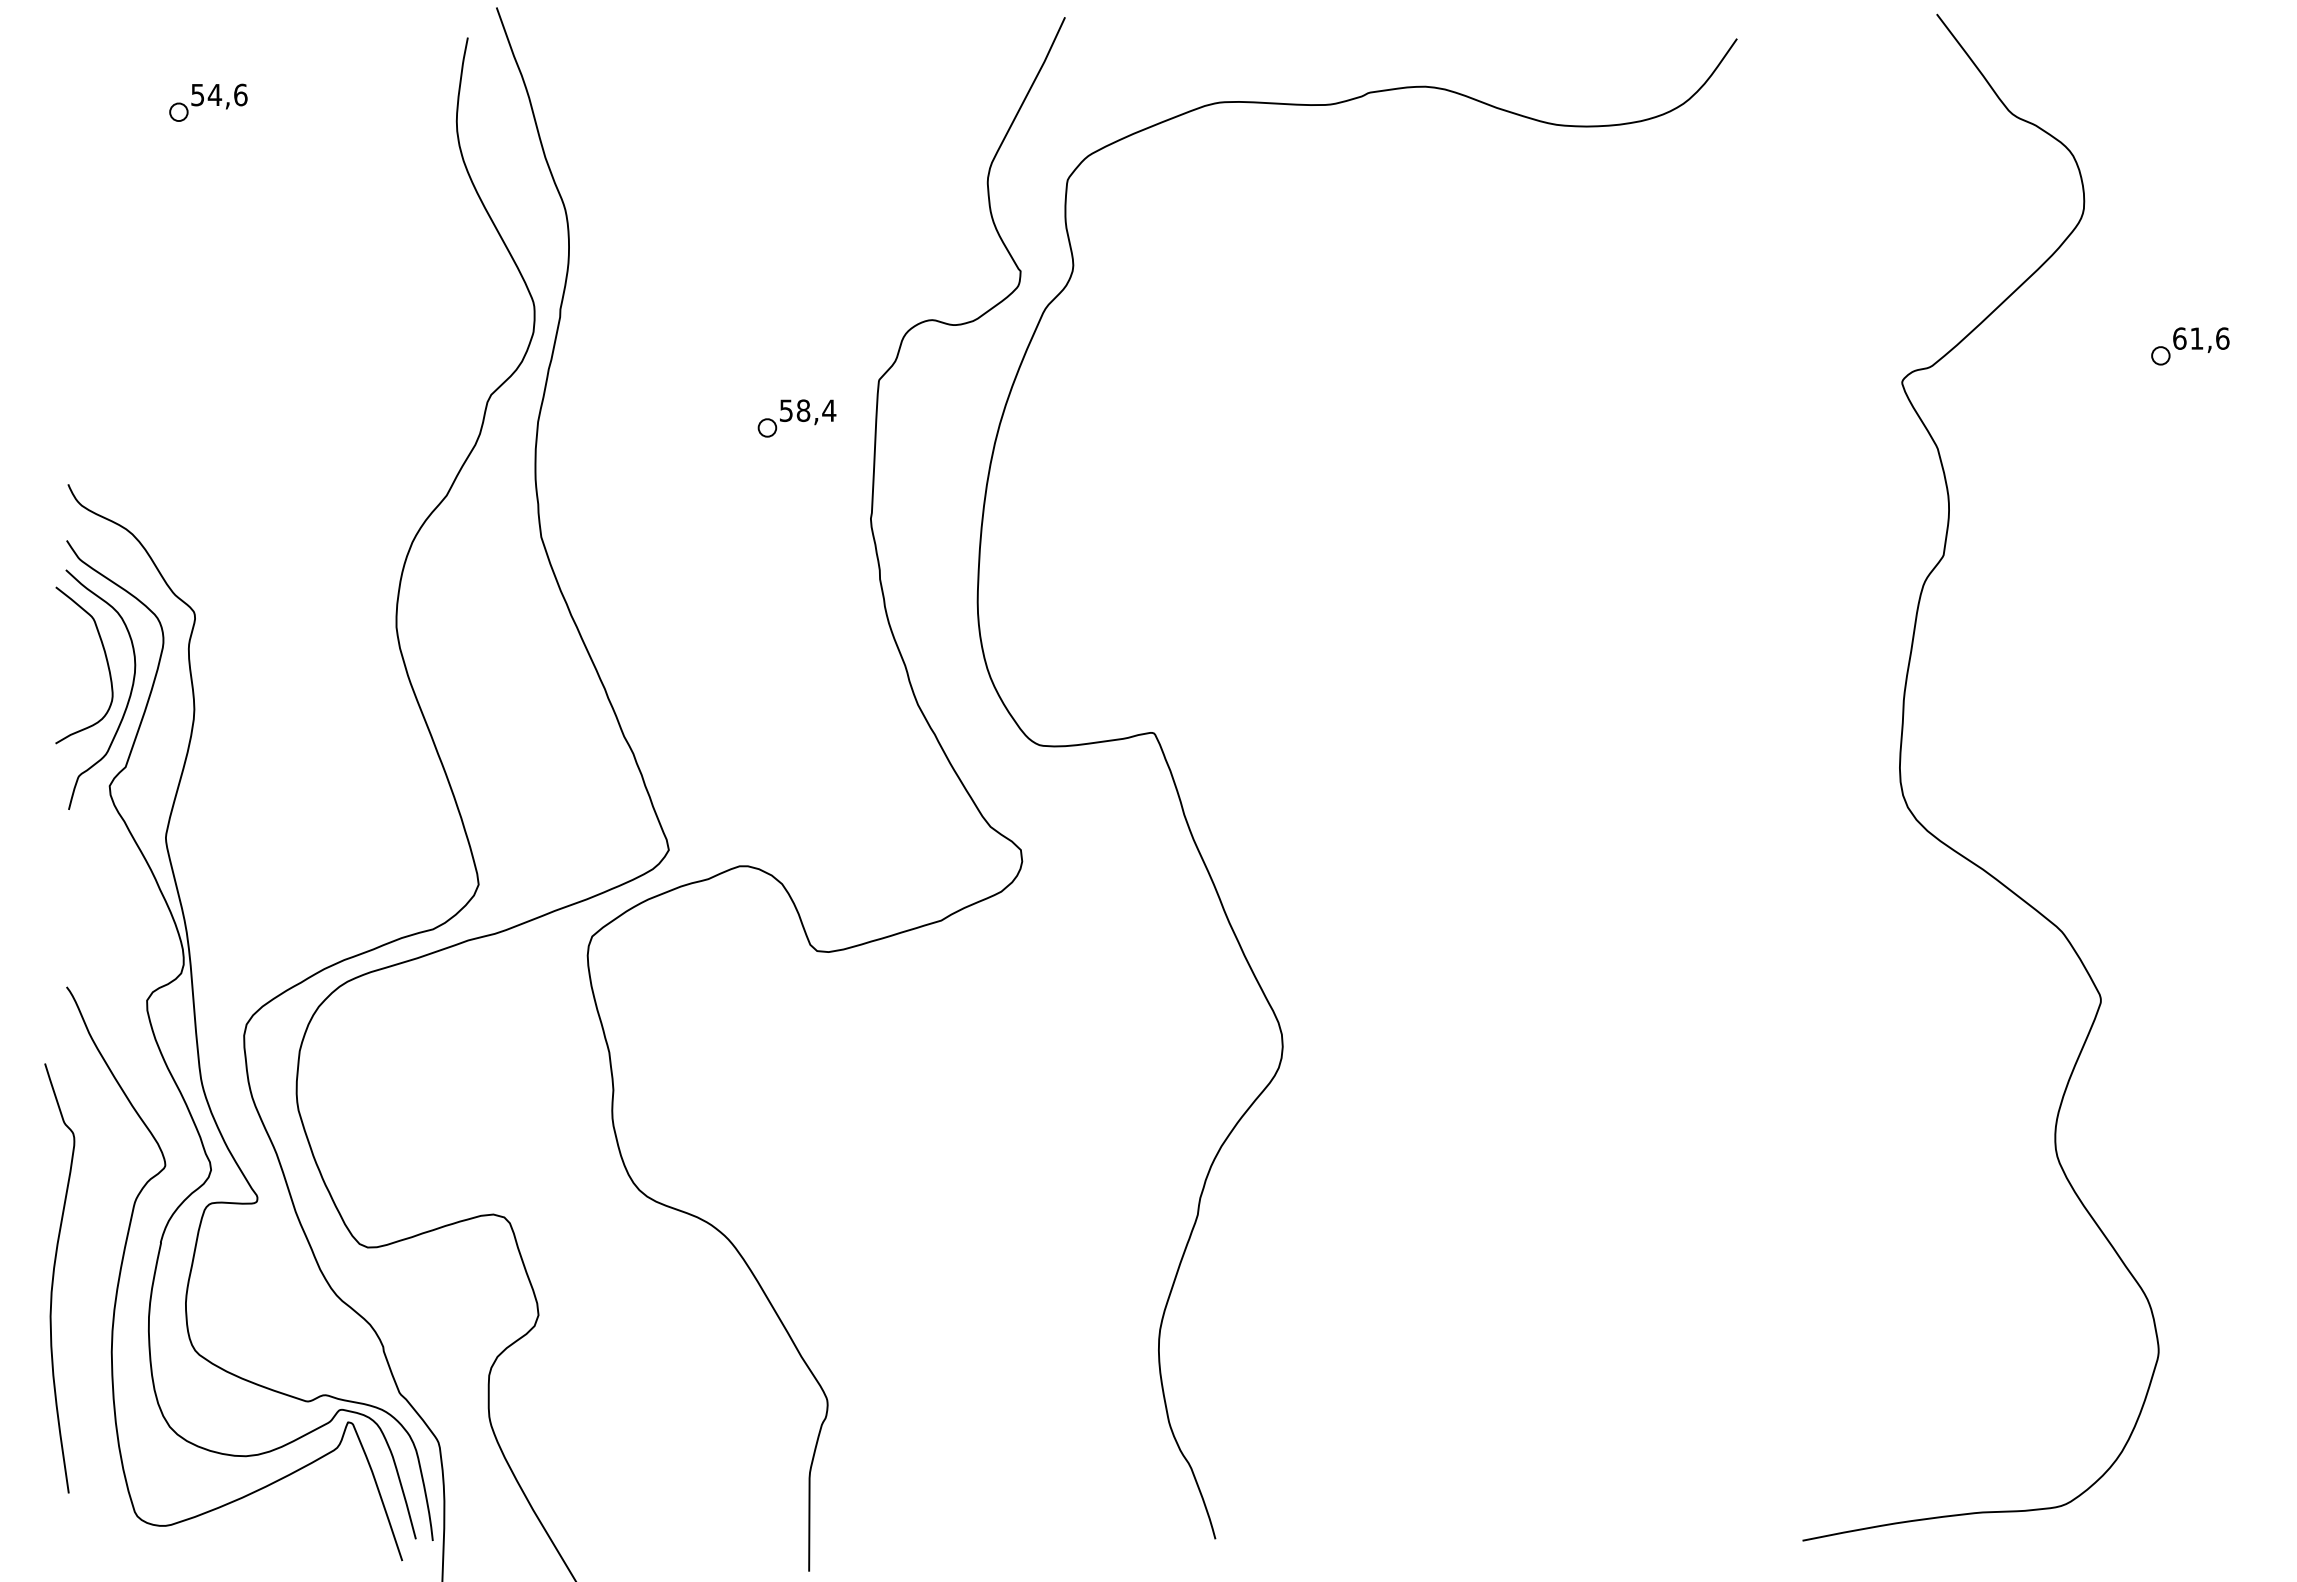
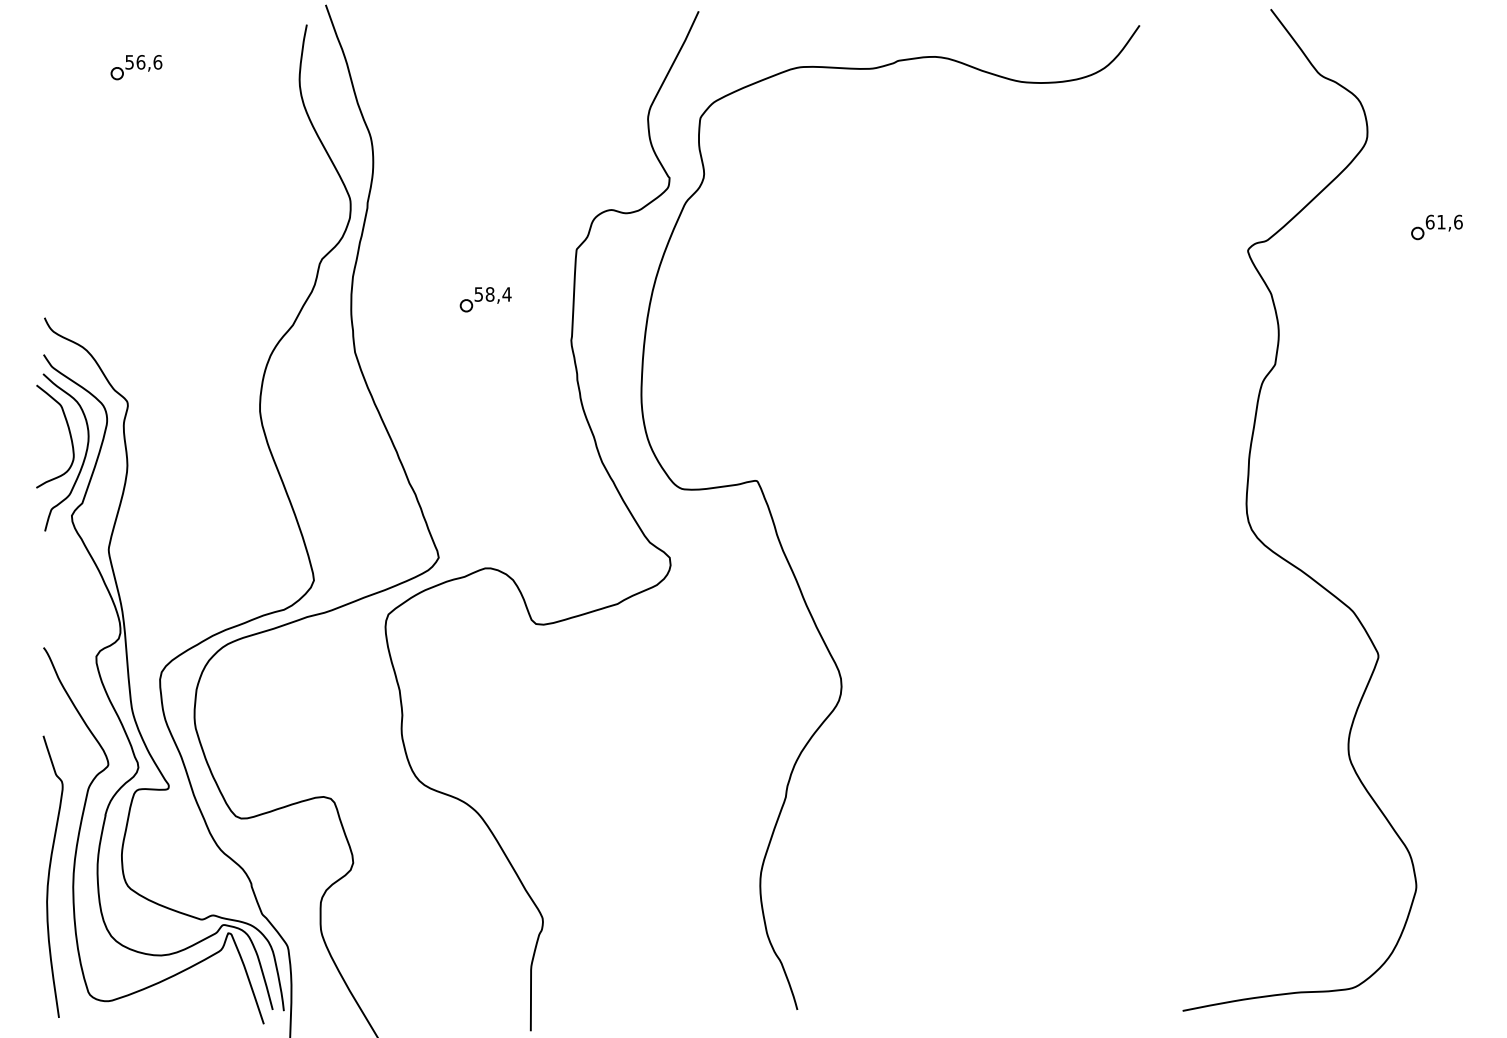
text: (214, 95) -> (140, 62), 54,6 -> 56,6
part: (796, 418) -> (485, 299), moved
curve: (54, 1277) -> (49, 876), moved

